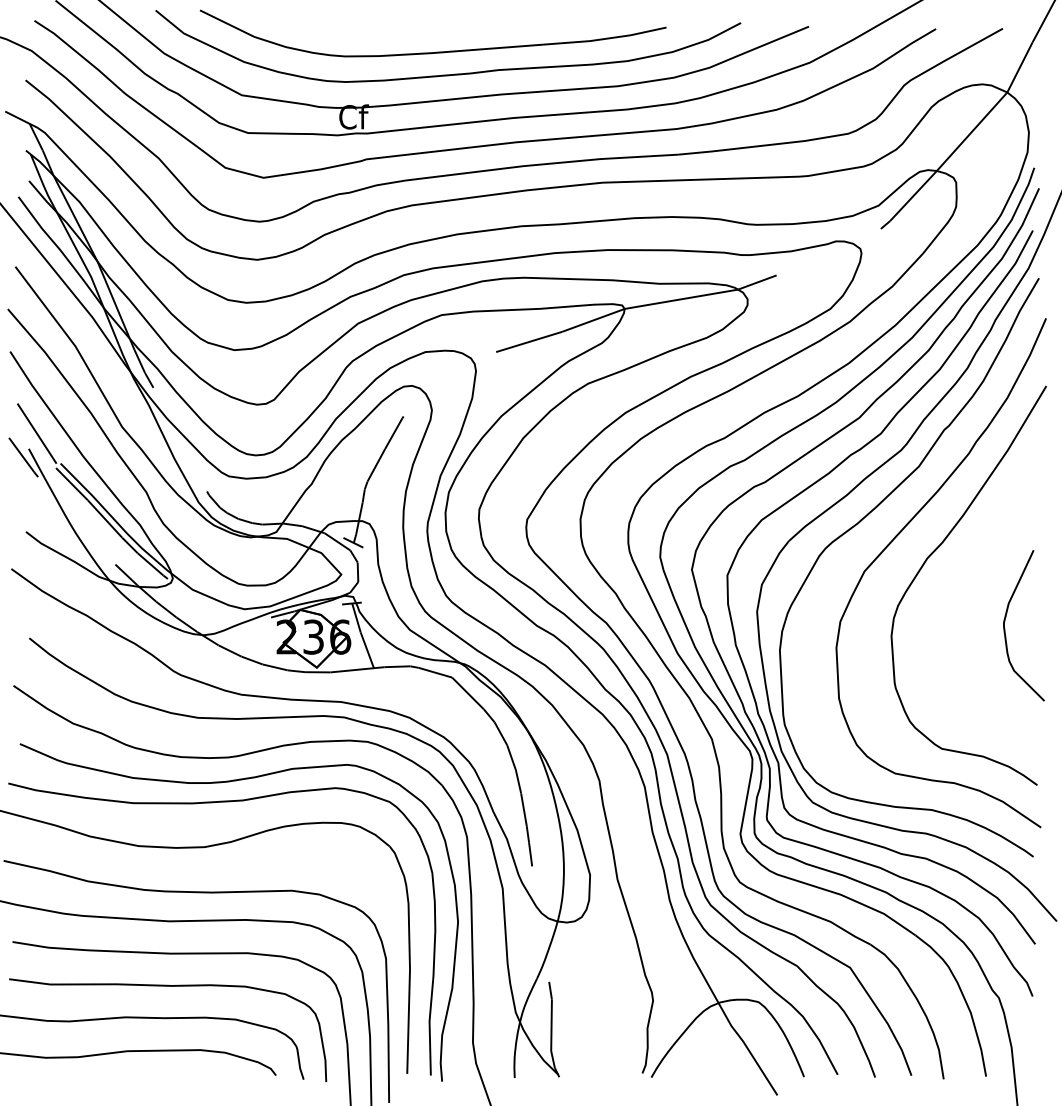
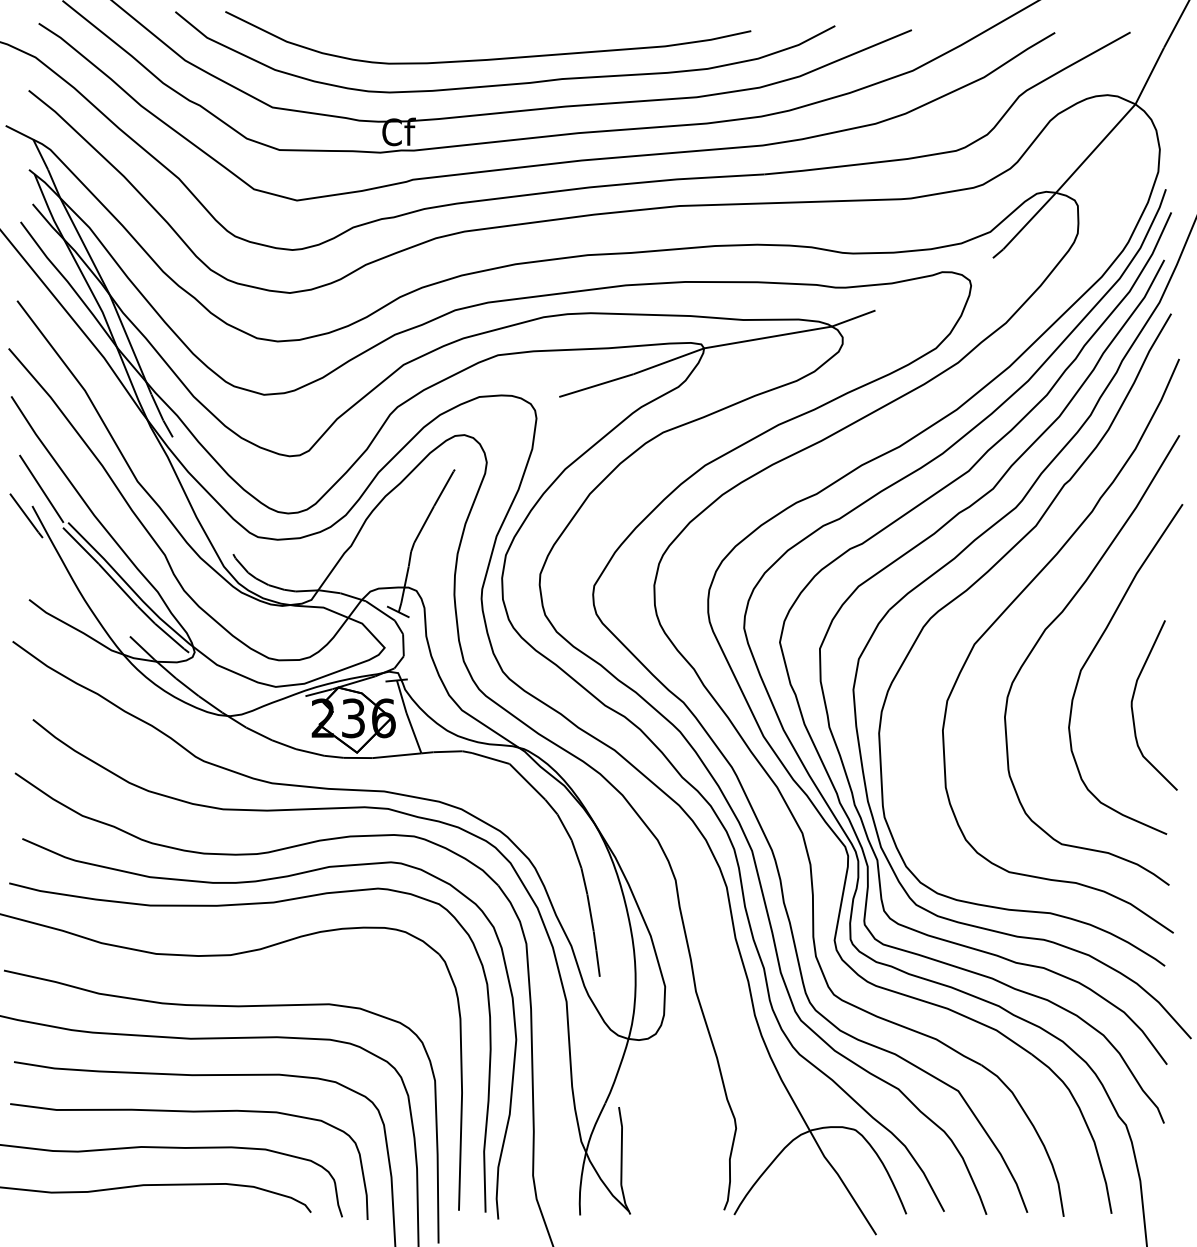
curve: (972, 574) -> (1096, 647), added

